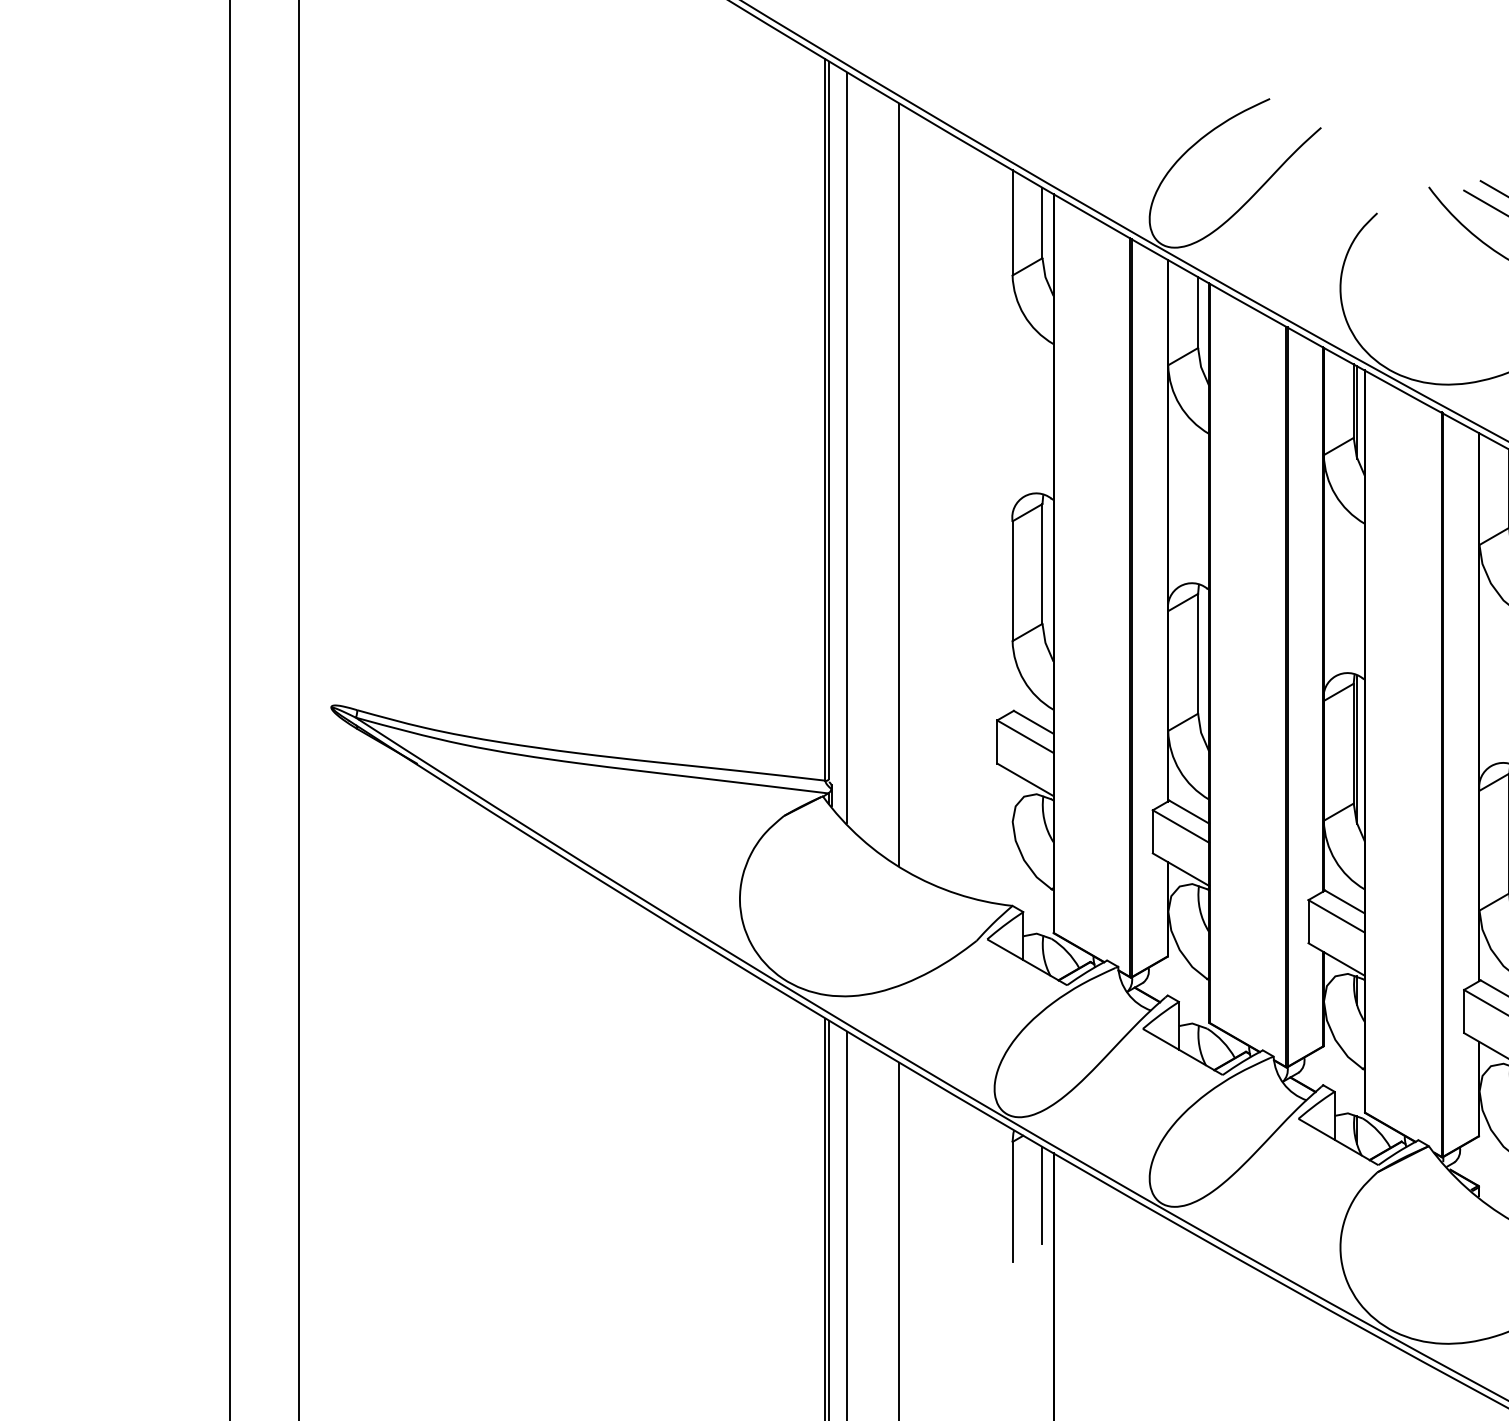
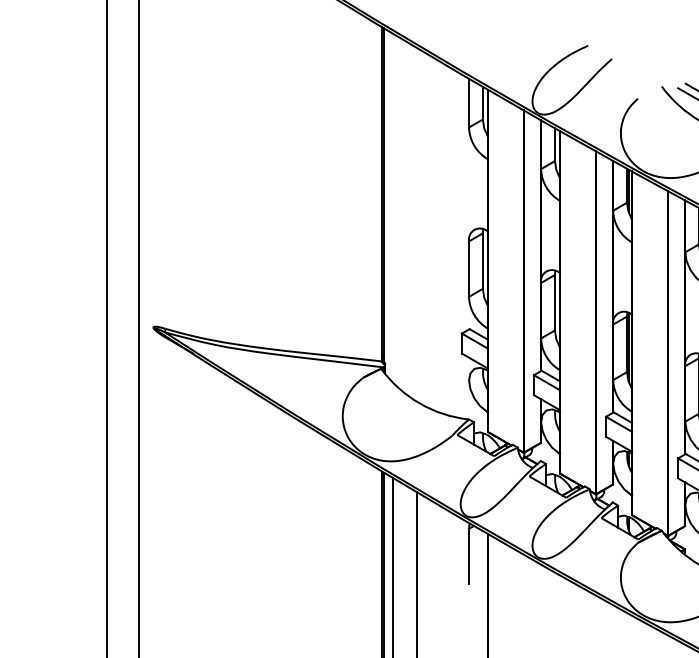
line: (847, 448) -> (392, 207), removed
line: (899, 482) -> (416, 223), removed
line: (1041, 1195) -> (482, 553), removed

